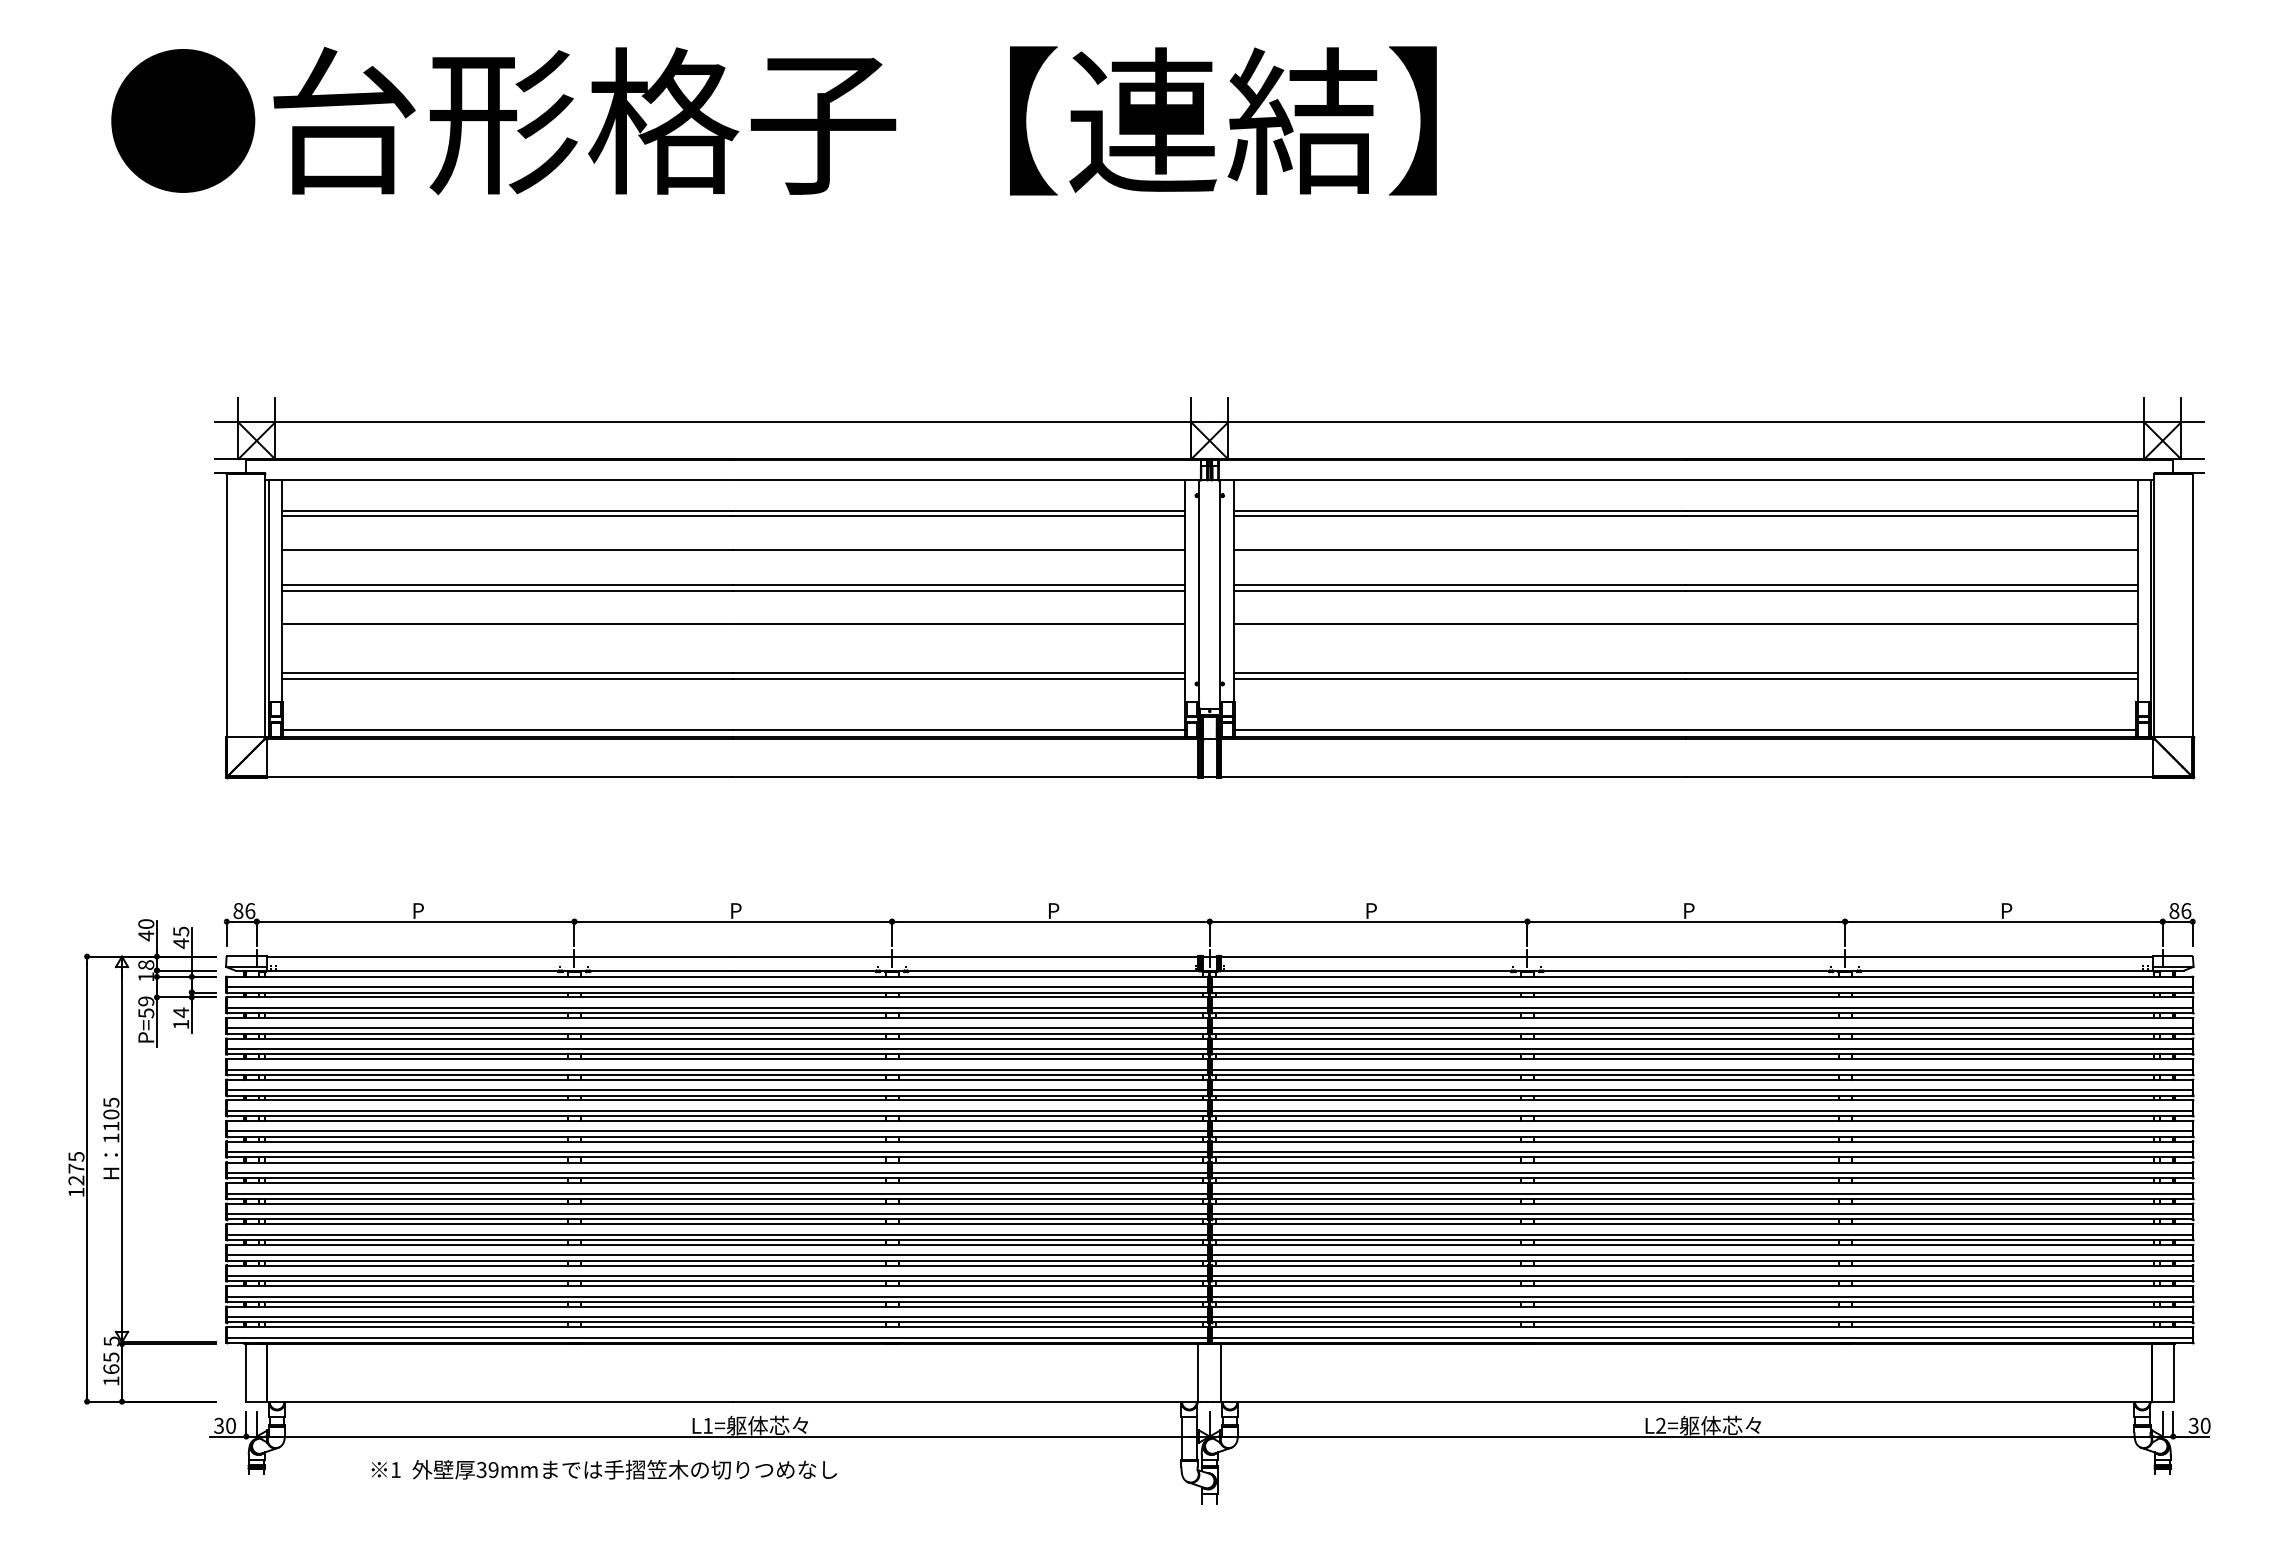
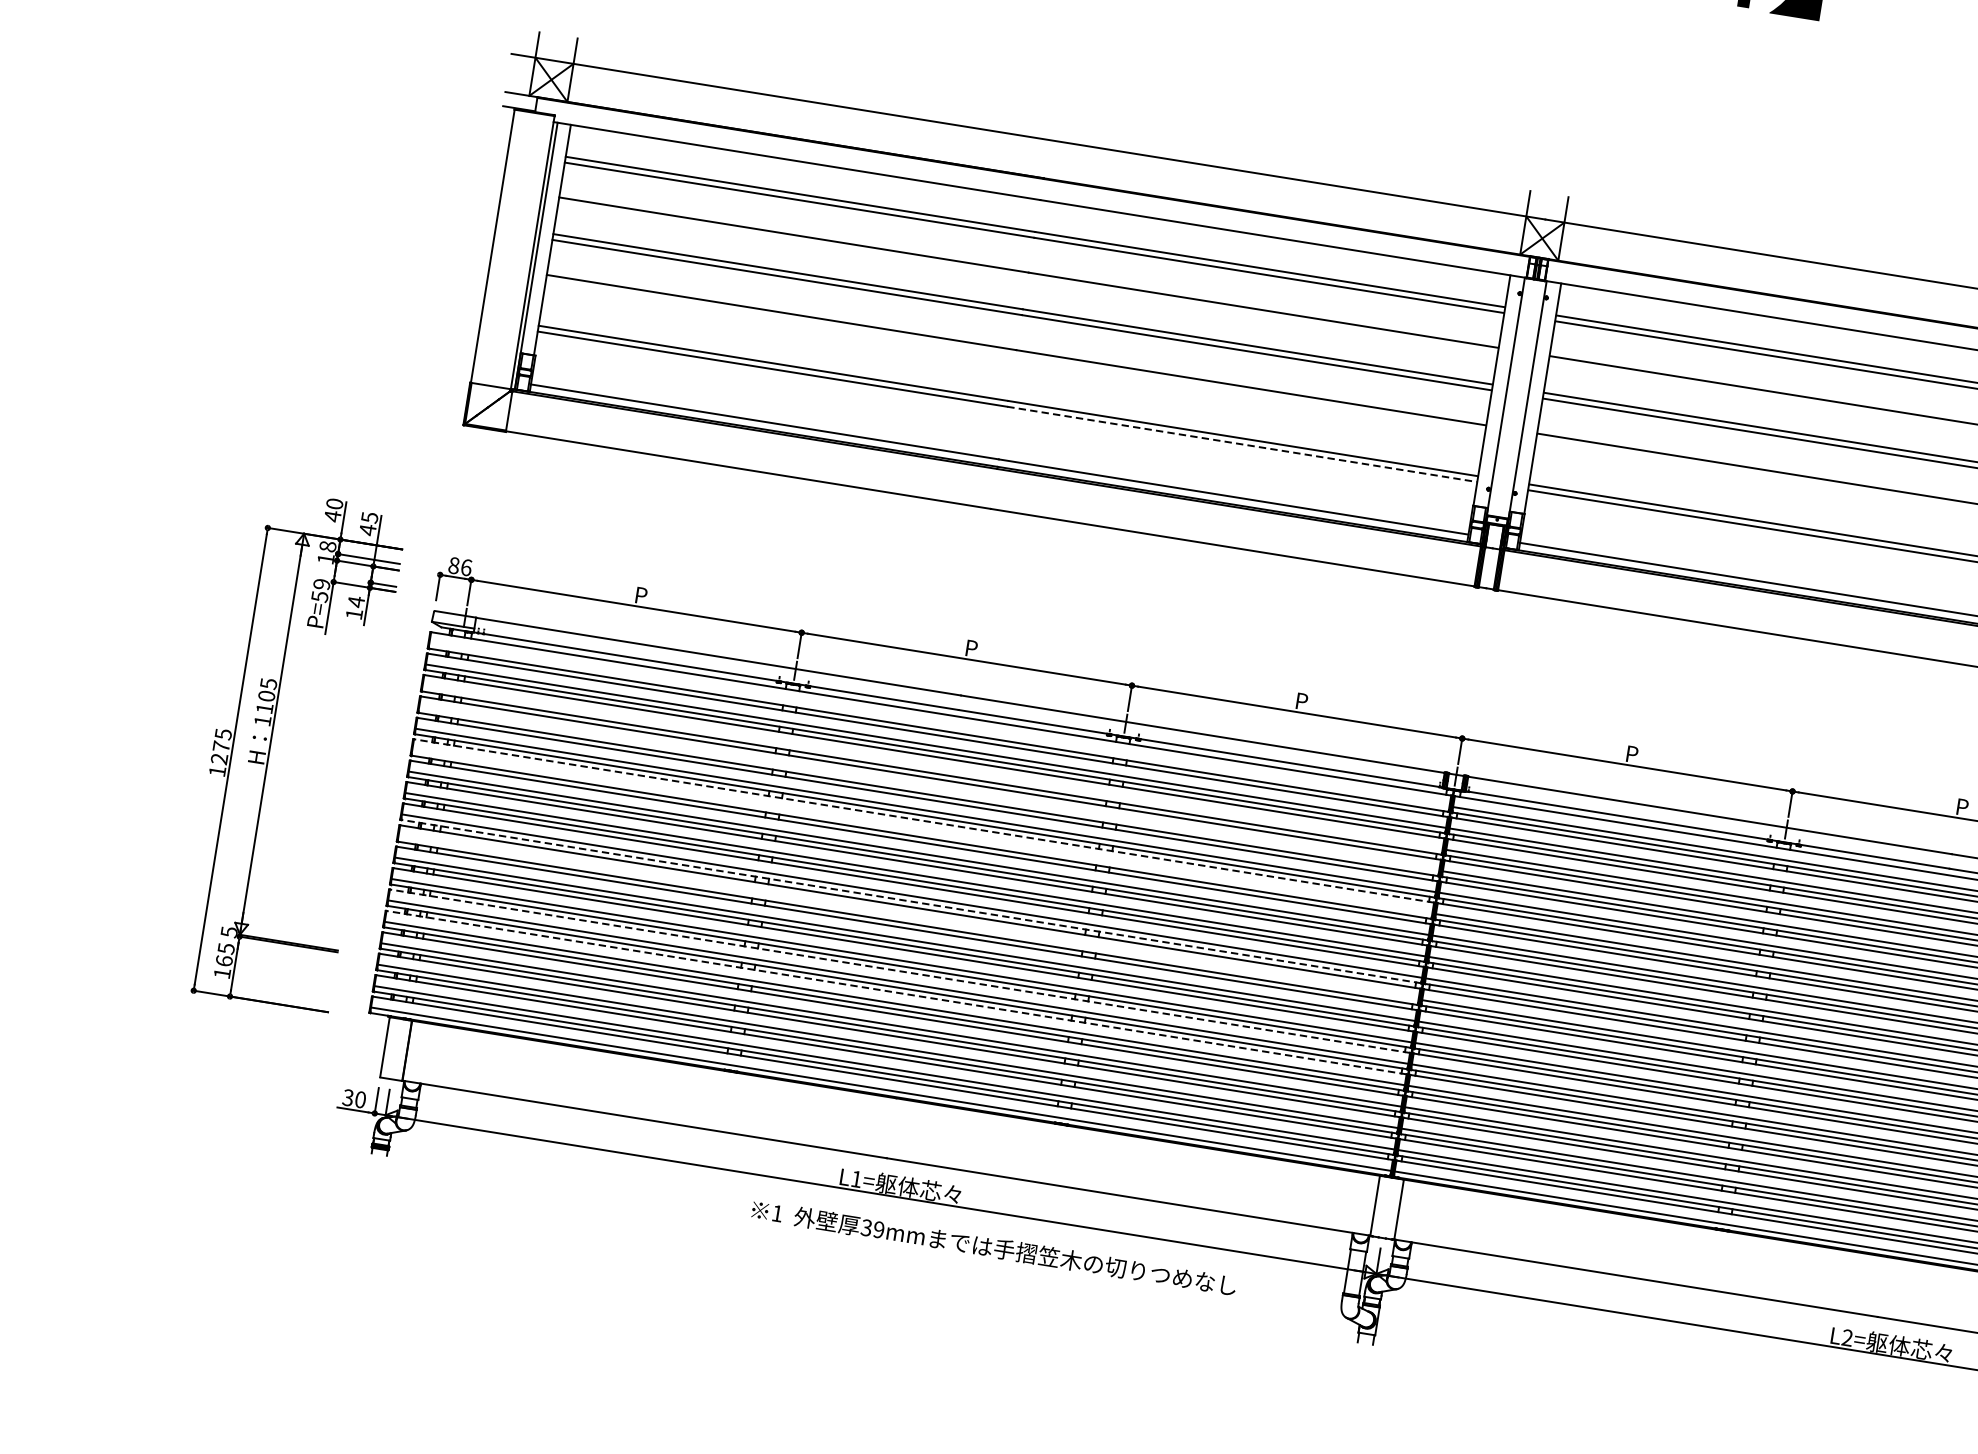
line: (959, 678) -> (1242, 444), solid -> dashed
line: (717, 987) -> (939, 725), removed
line: (717, 1028) -> (932, 767), removed
line: (717, 1049) -> (929, 789), removed
line: (717, 1079) -> (924, 820), solid -> dashed
line: (717, 1090) -> (922, 832), removed
line: (717, 1157) -> (911, 901), solid -> dashed
part: (122, 1161) -> (270, 746), moved
line: (717, 1173) -> (908, 918), removed
line: (717, 1224) -> (899, 971), solid -> dashed
line: (717, 1244) -> (896, 992), solid -> dashed
text: (603, 1469) -> (993, 1247), moved

